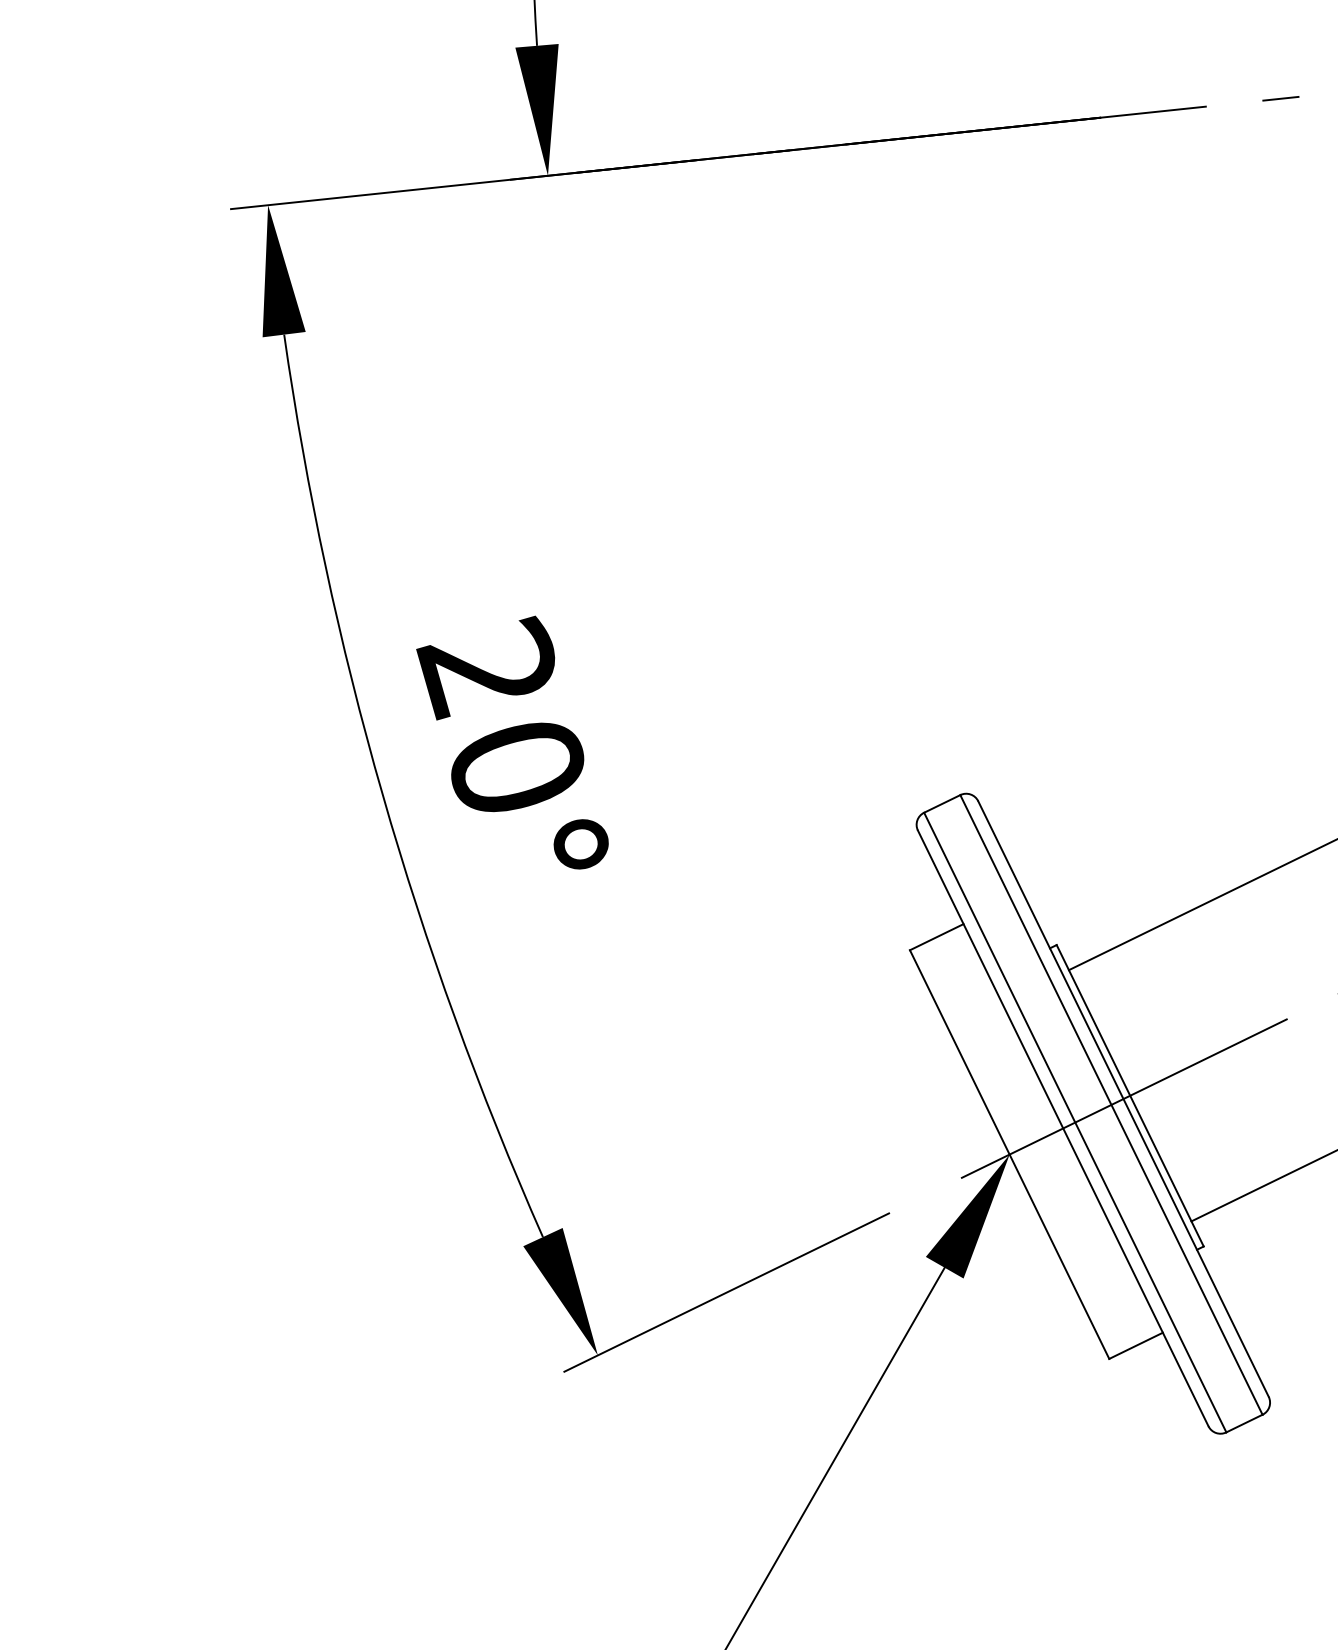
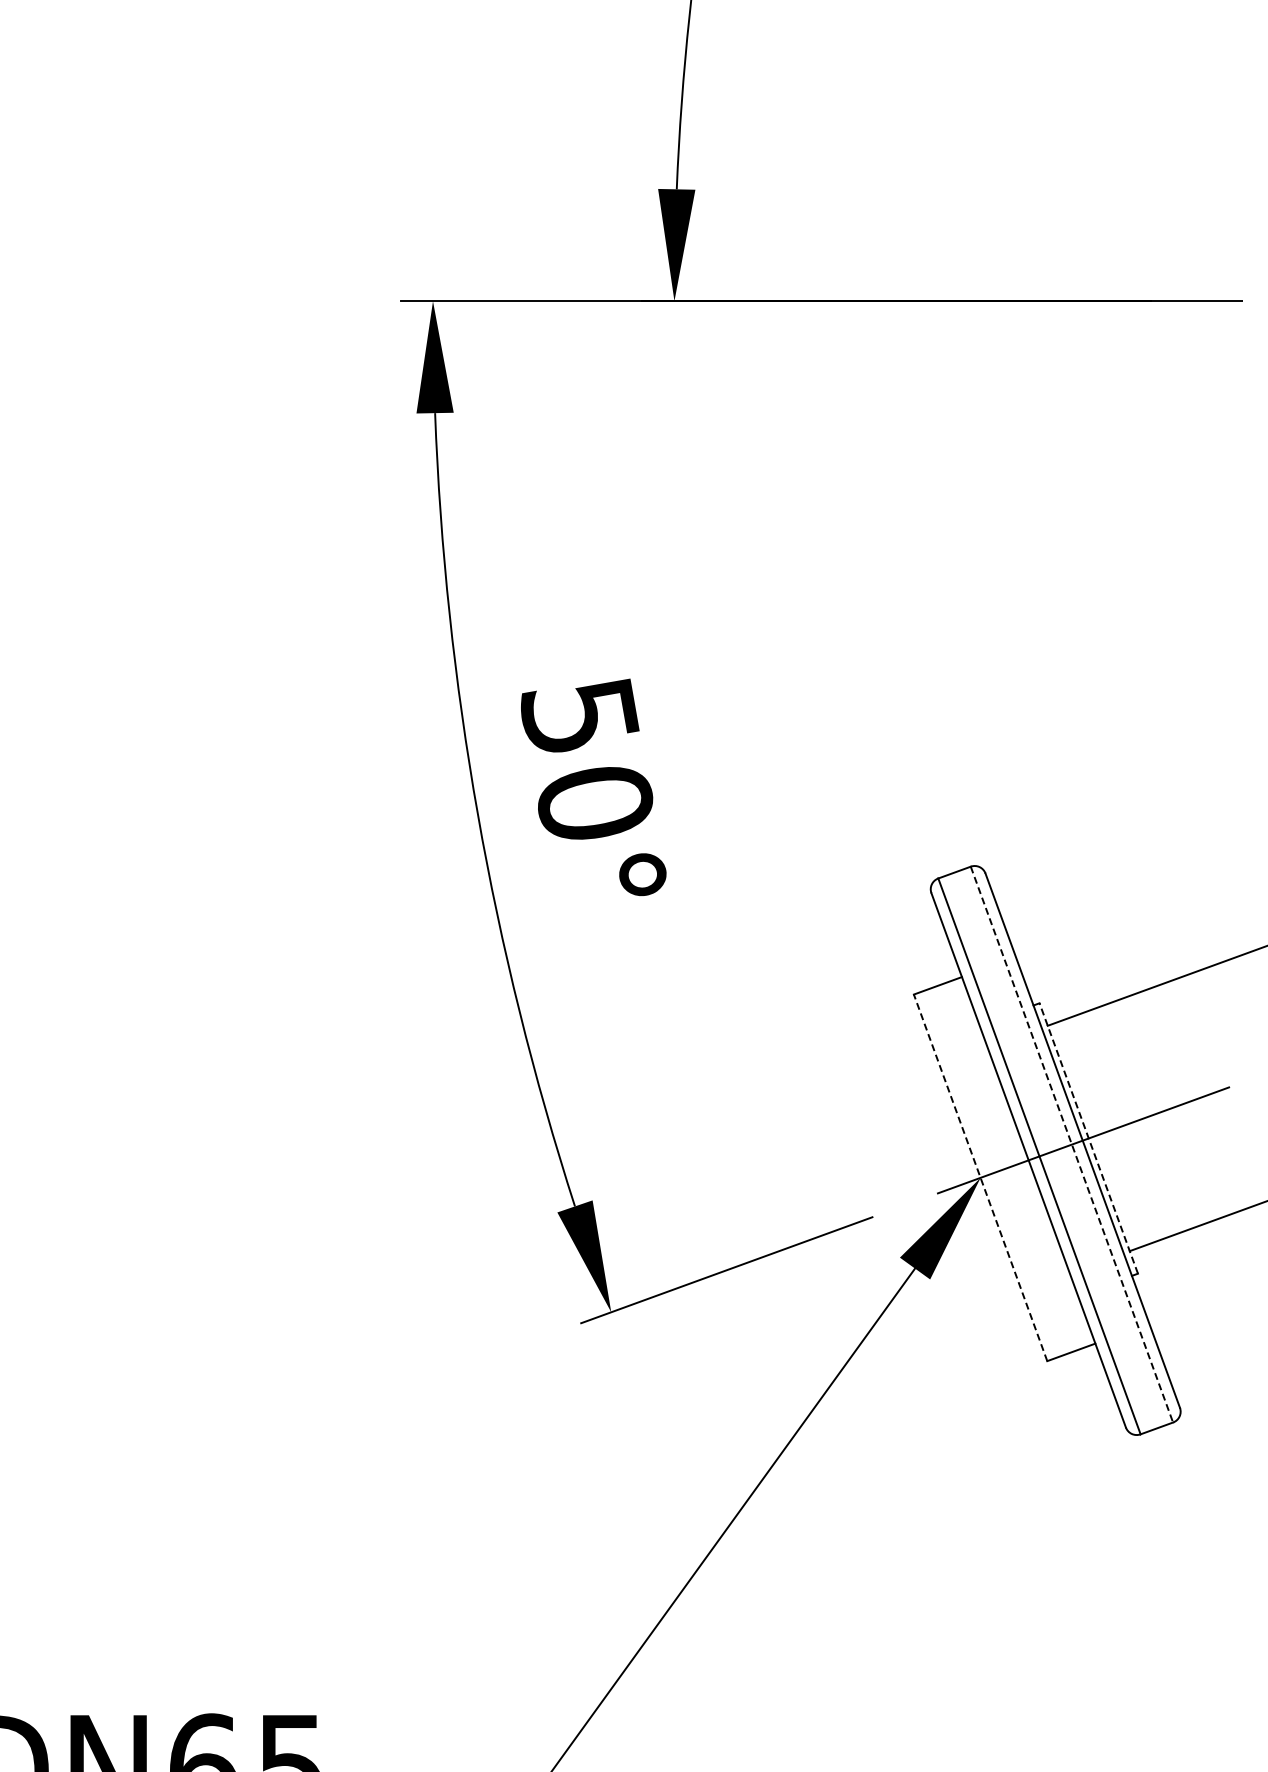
text: (488, 667) -> (579, 715), 20° -> 50°
line: (1129, 1095) -> (1088, 1138), solid -> dashed
line: (1110, 1104) -> (1071, 1144), solid -> dashed
line: (1009, 1154) -> (980, 1177), solid -> dashed

